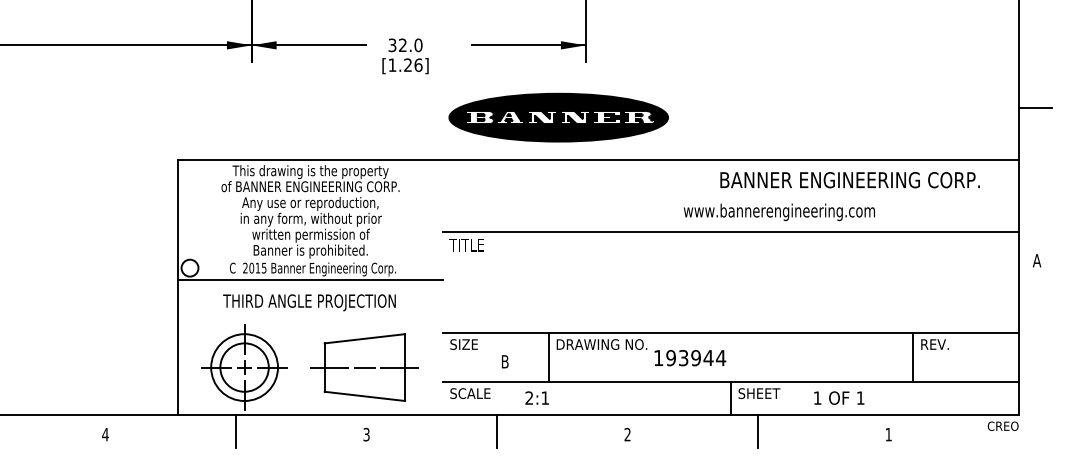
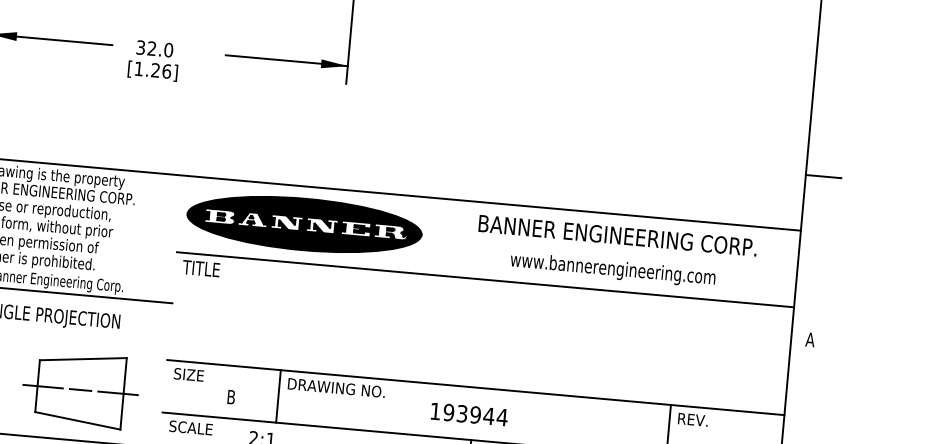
part: (558, 117) -> (304, 224), moved
text: (778, 212) -> (611, 270), moved
text: (690, 358) -> (469, 414), moved

